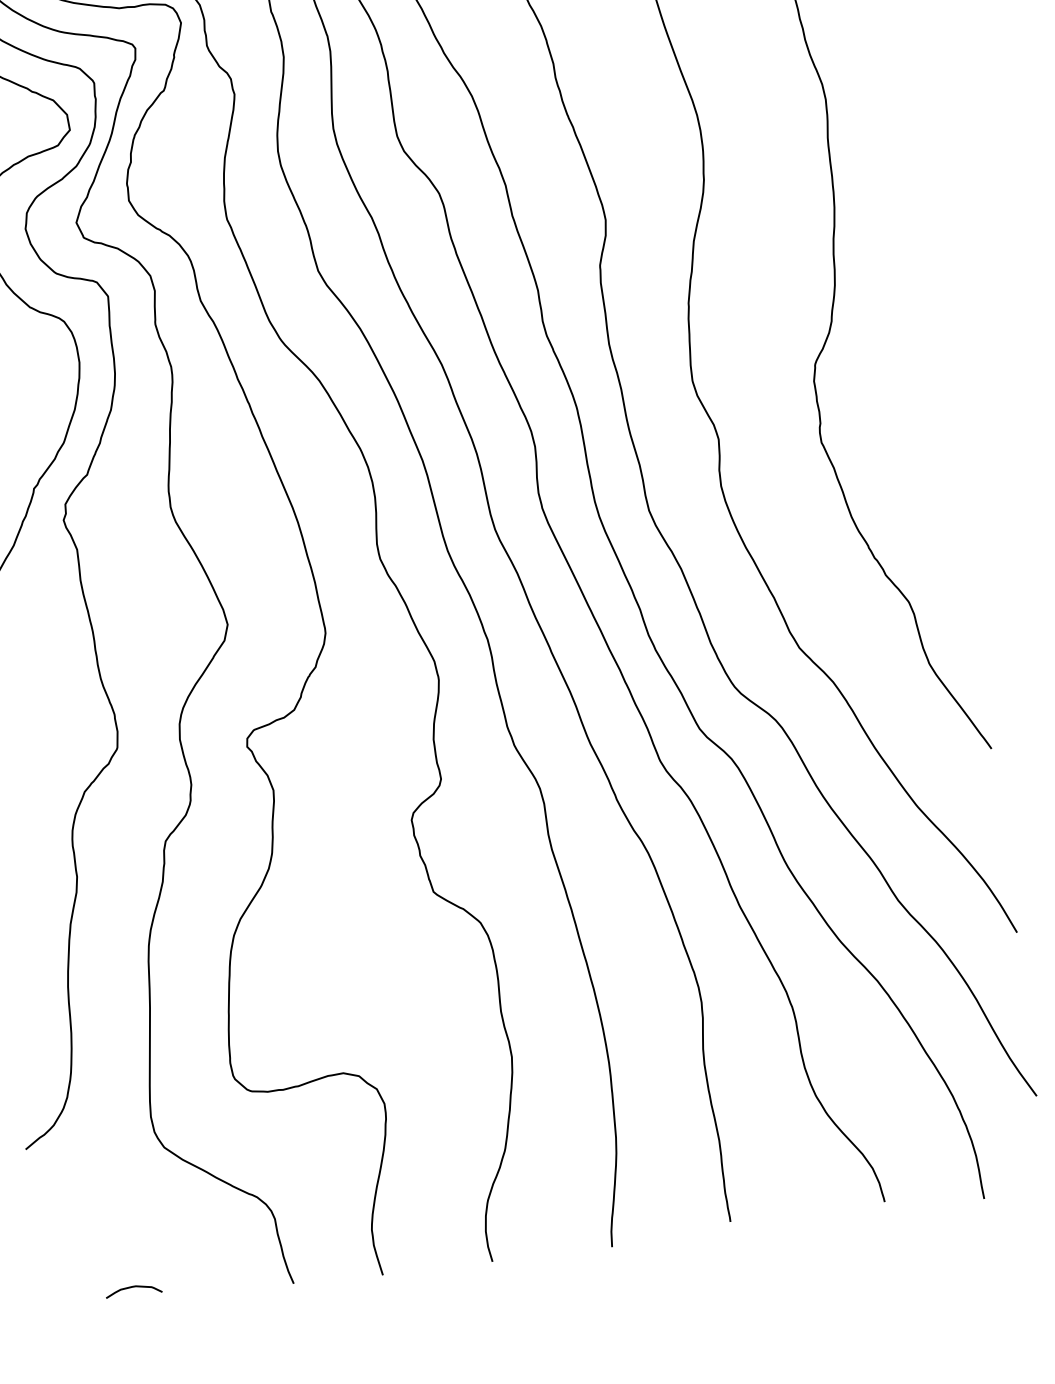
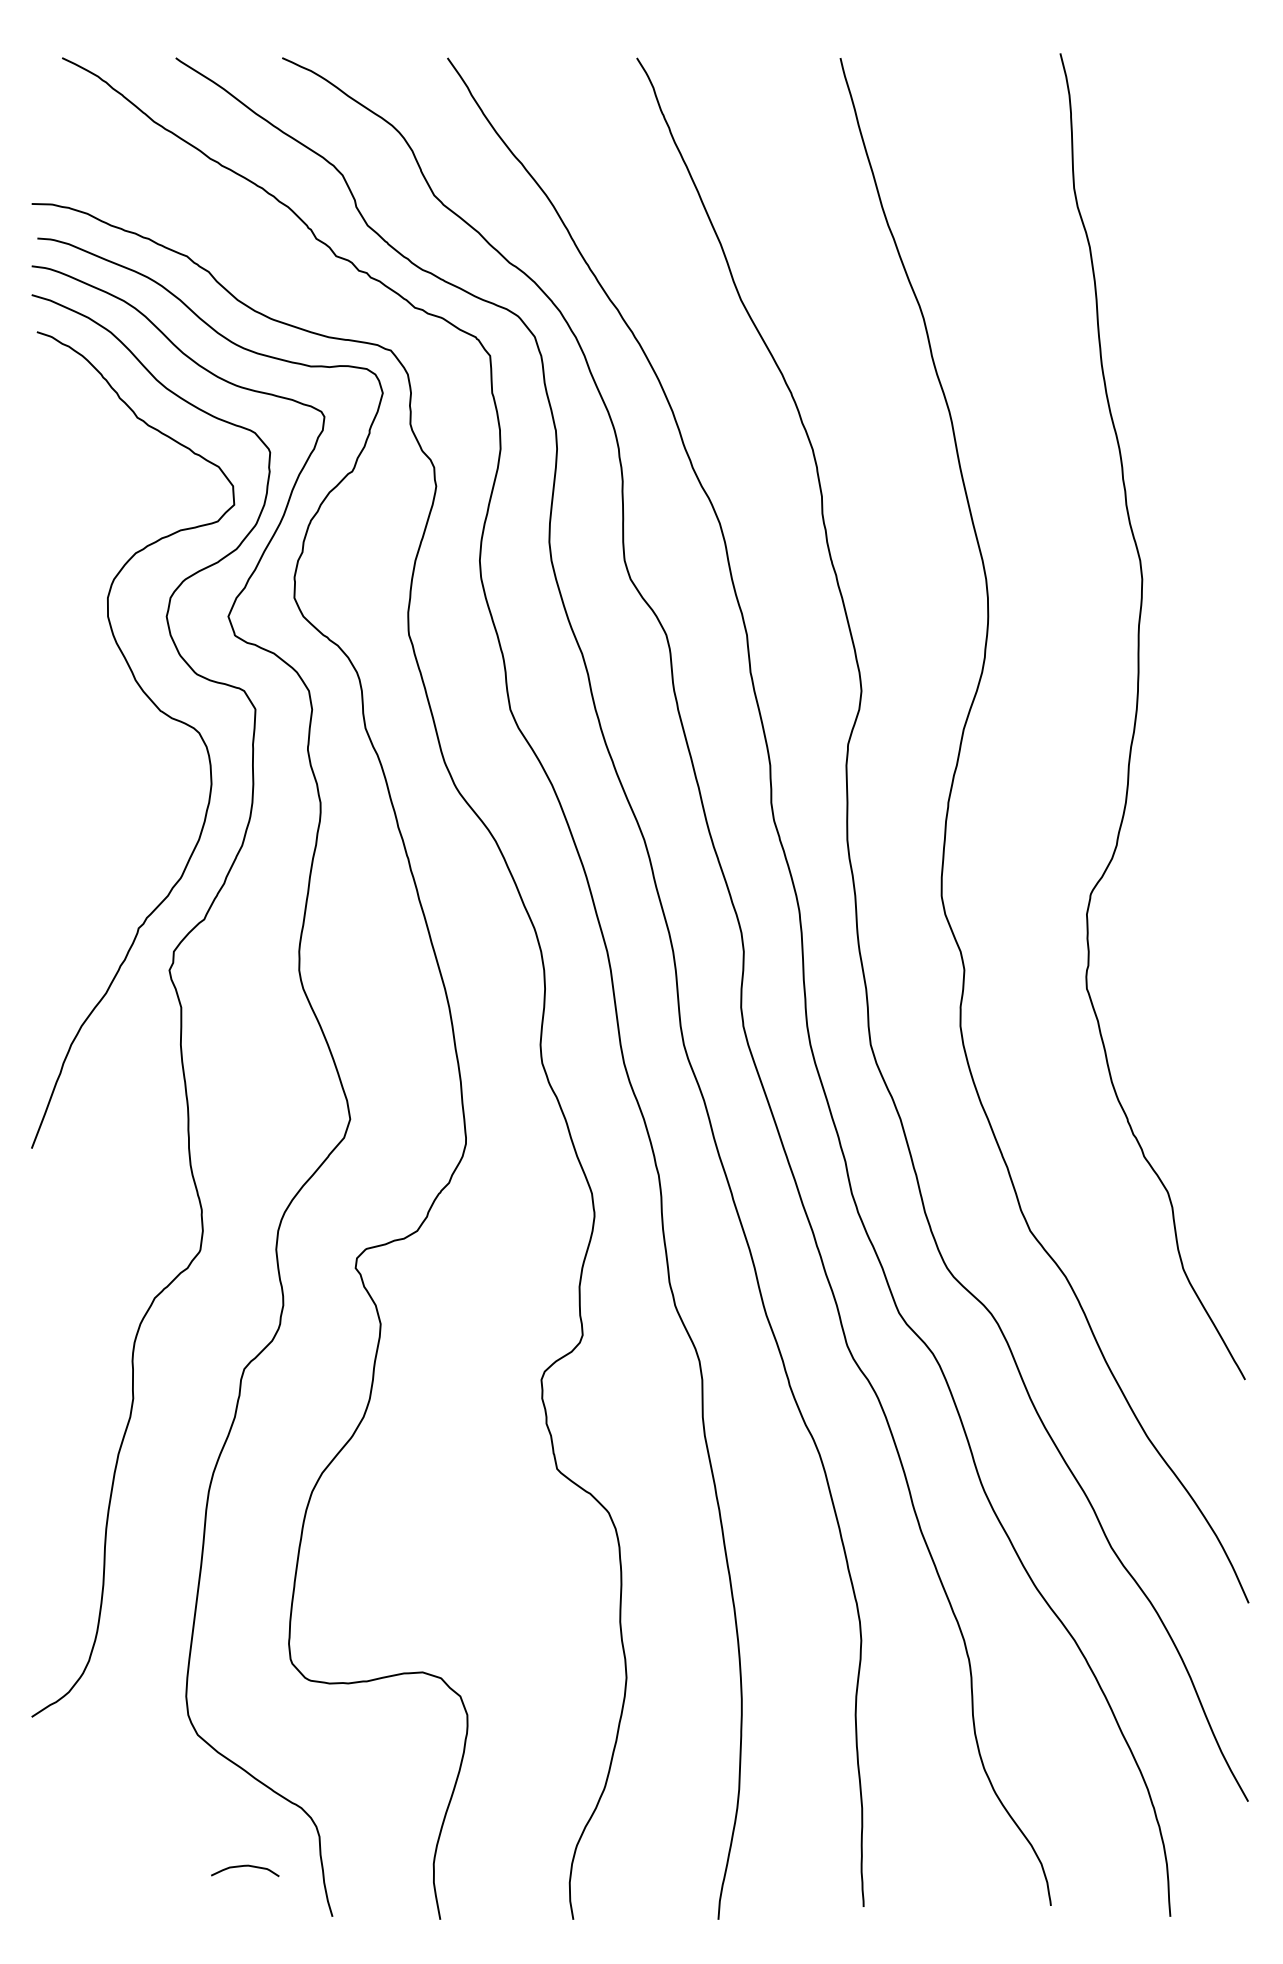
curve: (133, 1287) -> (245, 1866), moved

